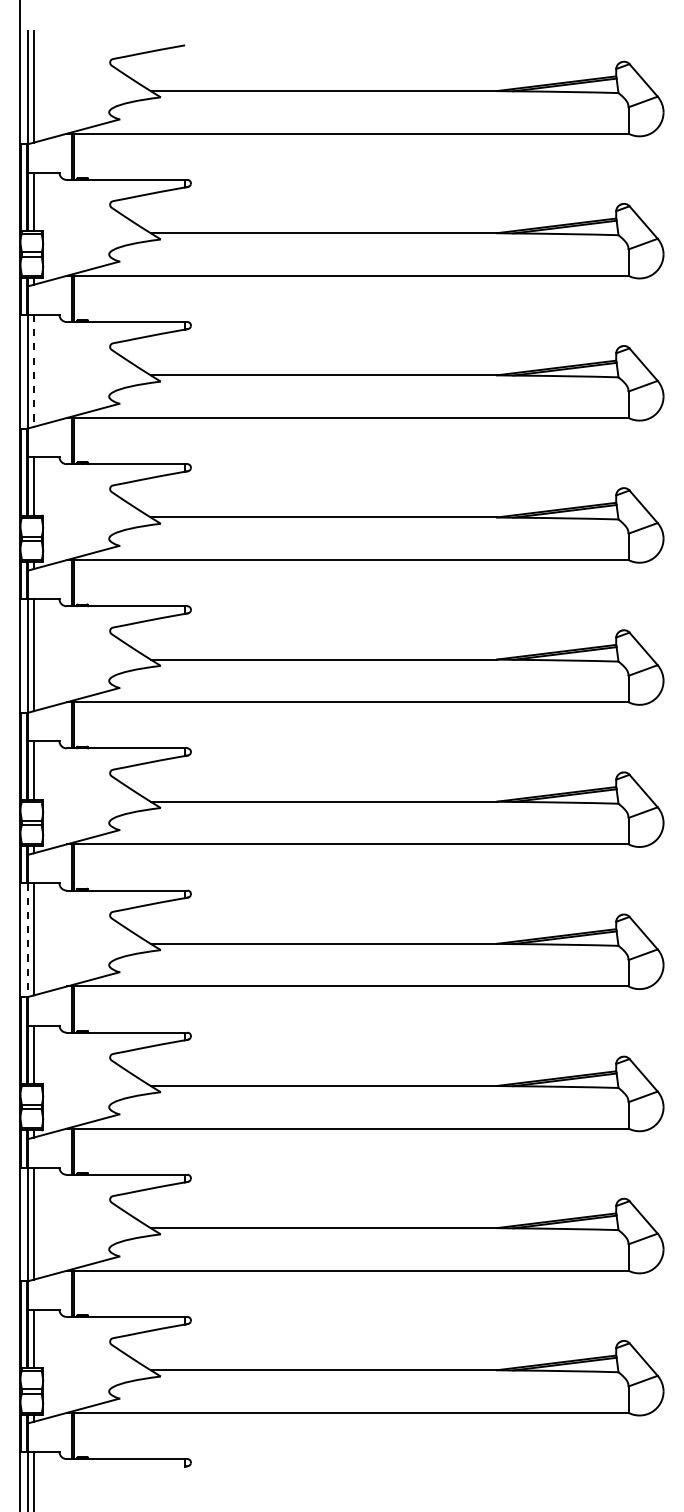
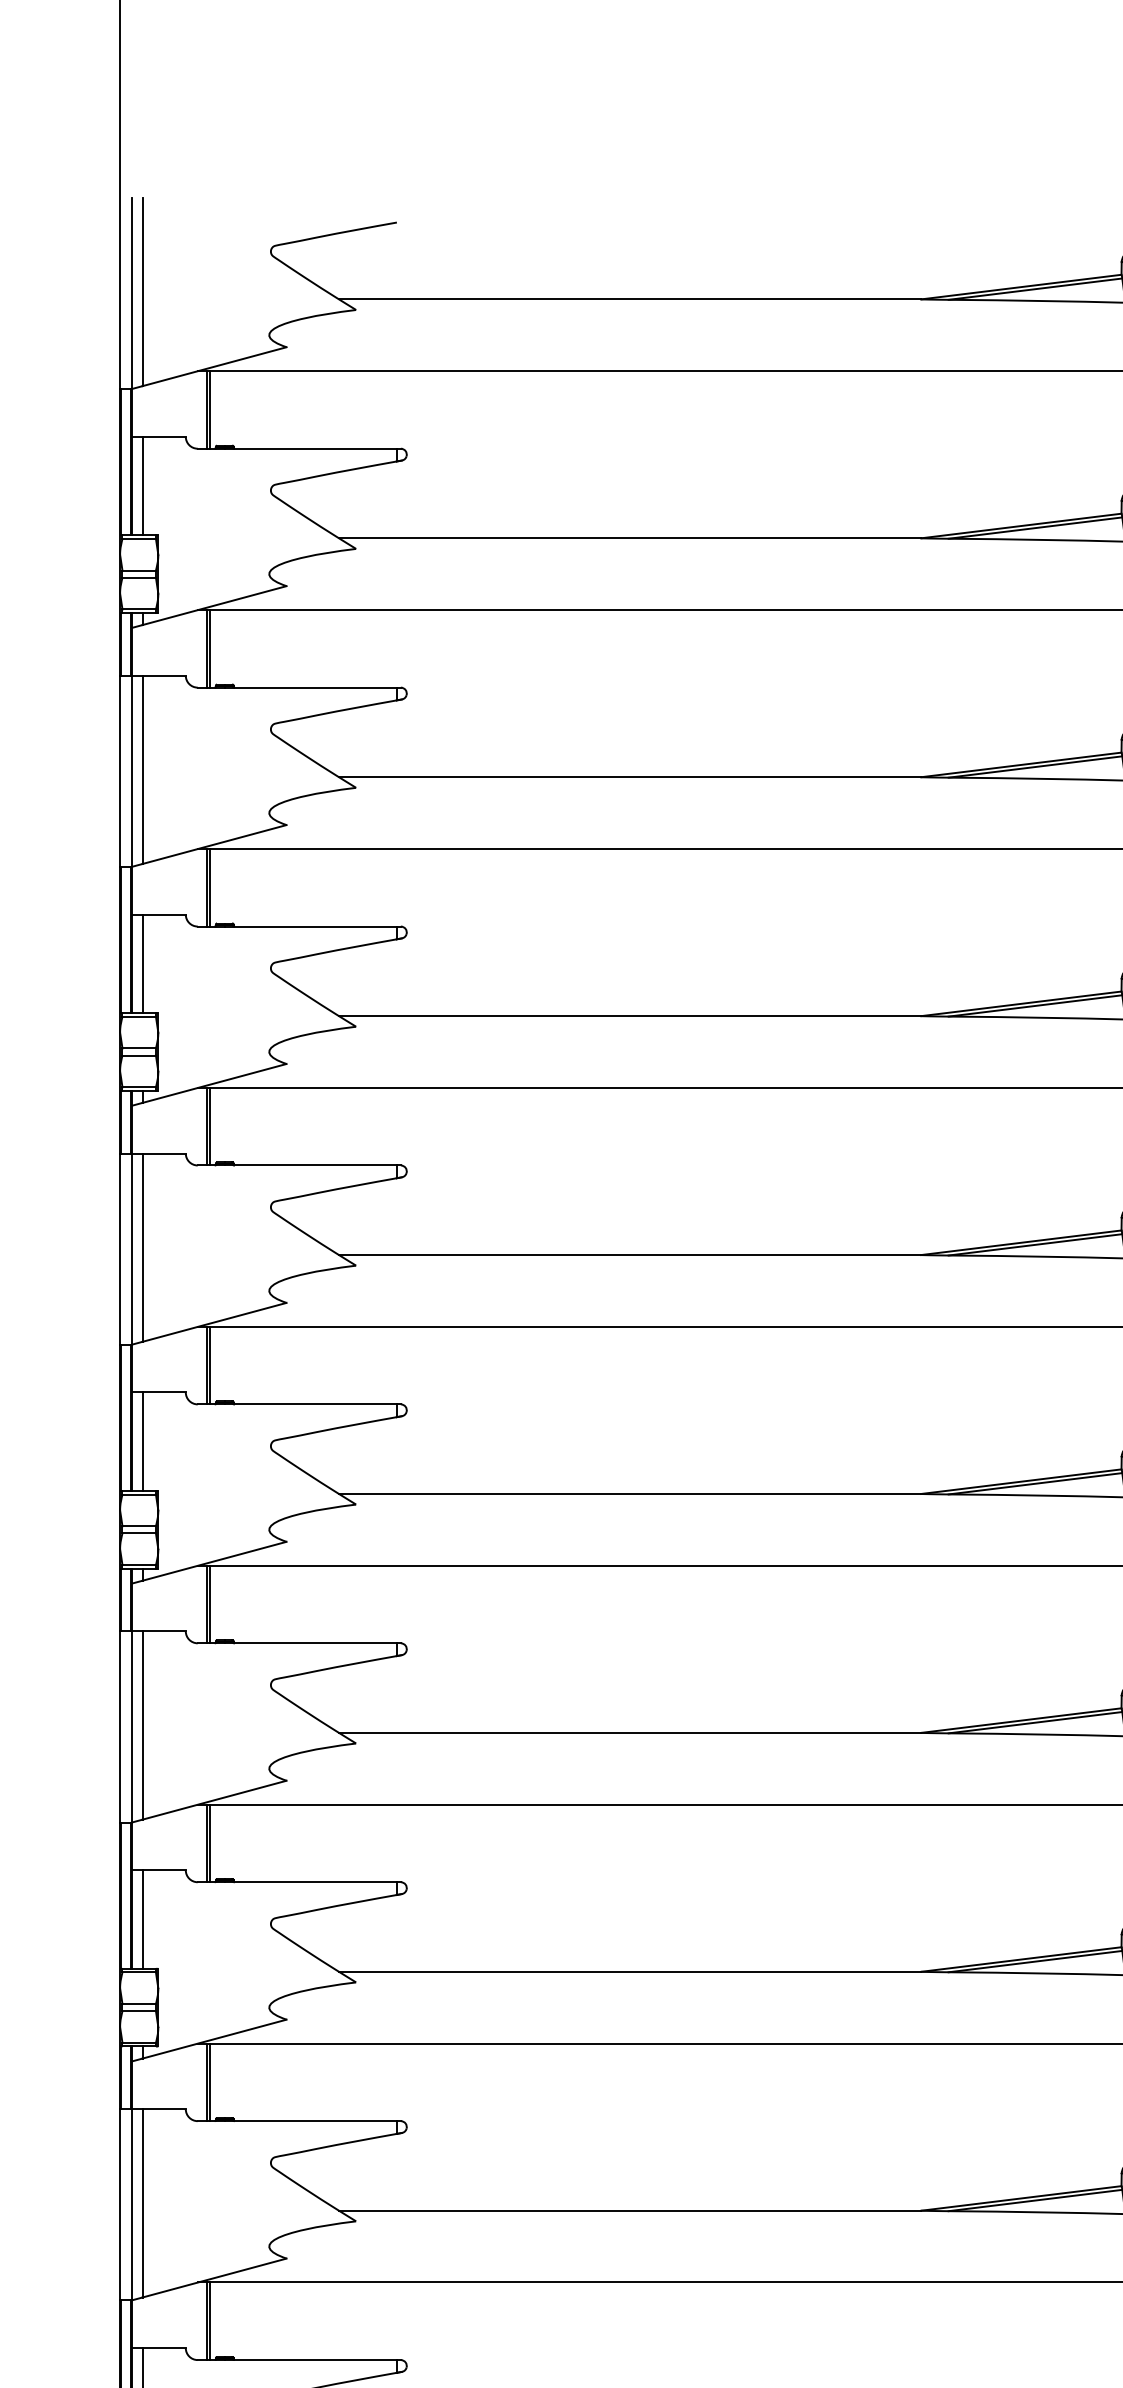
line: (33, 371) -> (142, 770), dashed -> solid
line: (27, 940) -> (131, 1727), dashed -> solid

